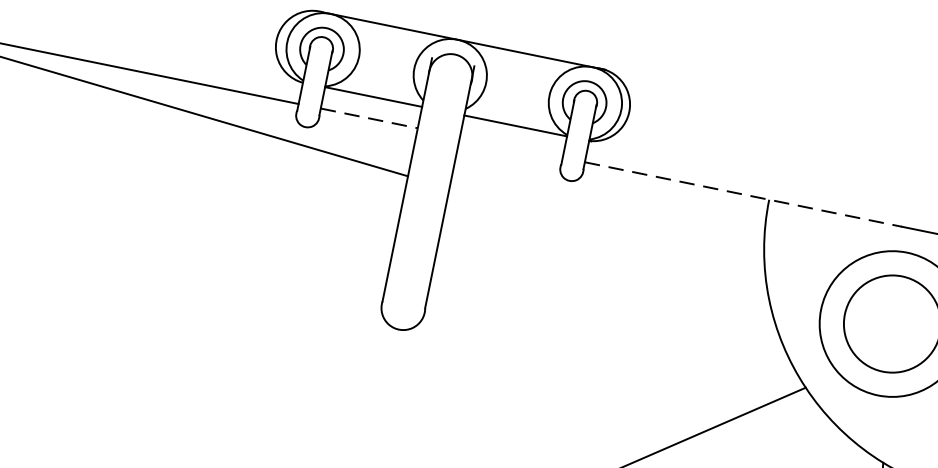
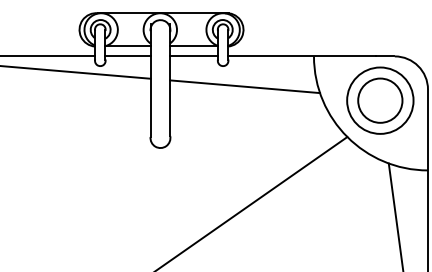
line: (370, 118) -> (128, 56), dashed -> solid
line: (510, 147) -> (193, 56), added
line: (742, 194) -> (301, 56), dashed -> solid
line: (608, 234) -> (245, 86), added

